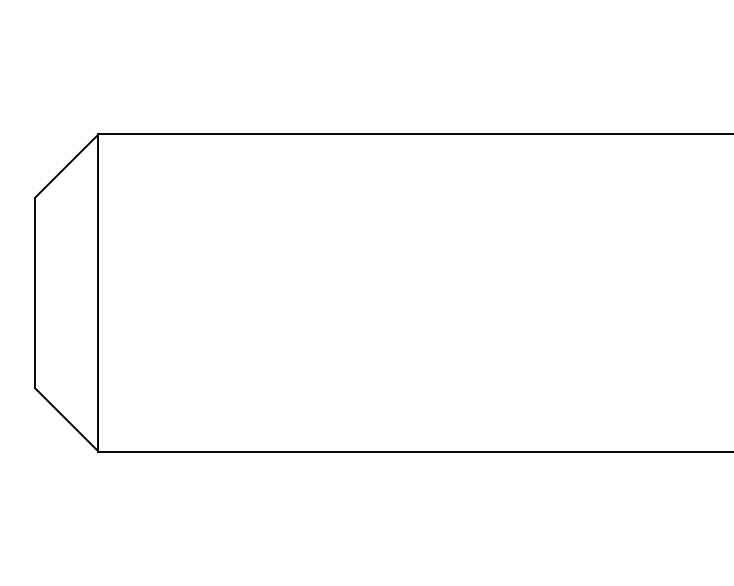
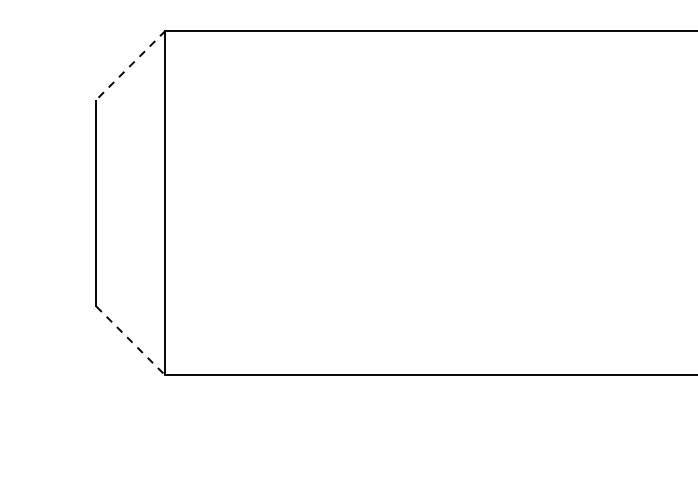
line: (66, 166) -> (130, 65), solid -> dashed
line: (66, 419) -> (130, 340), solid -> dashed

